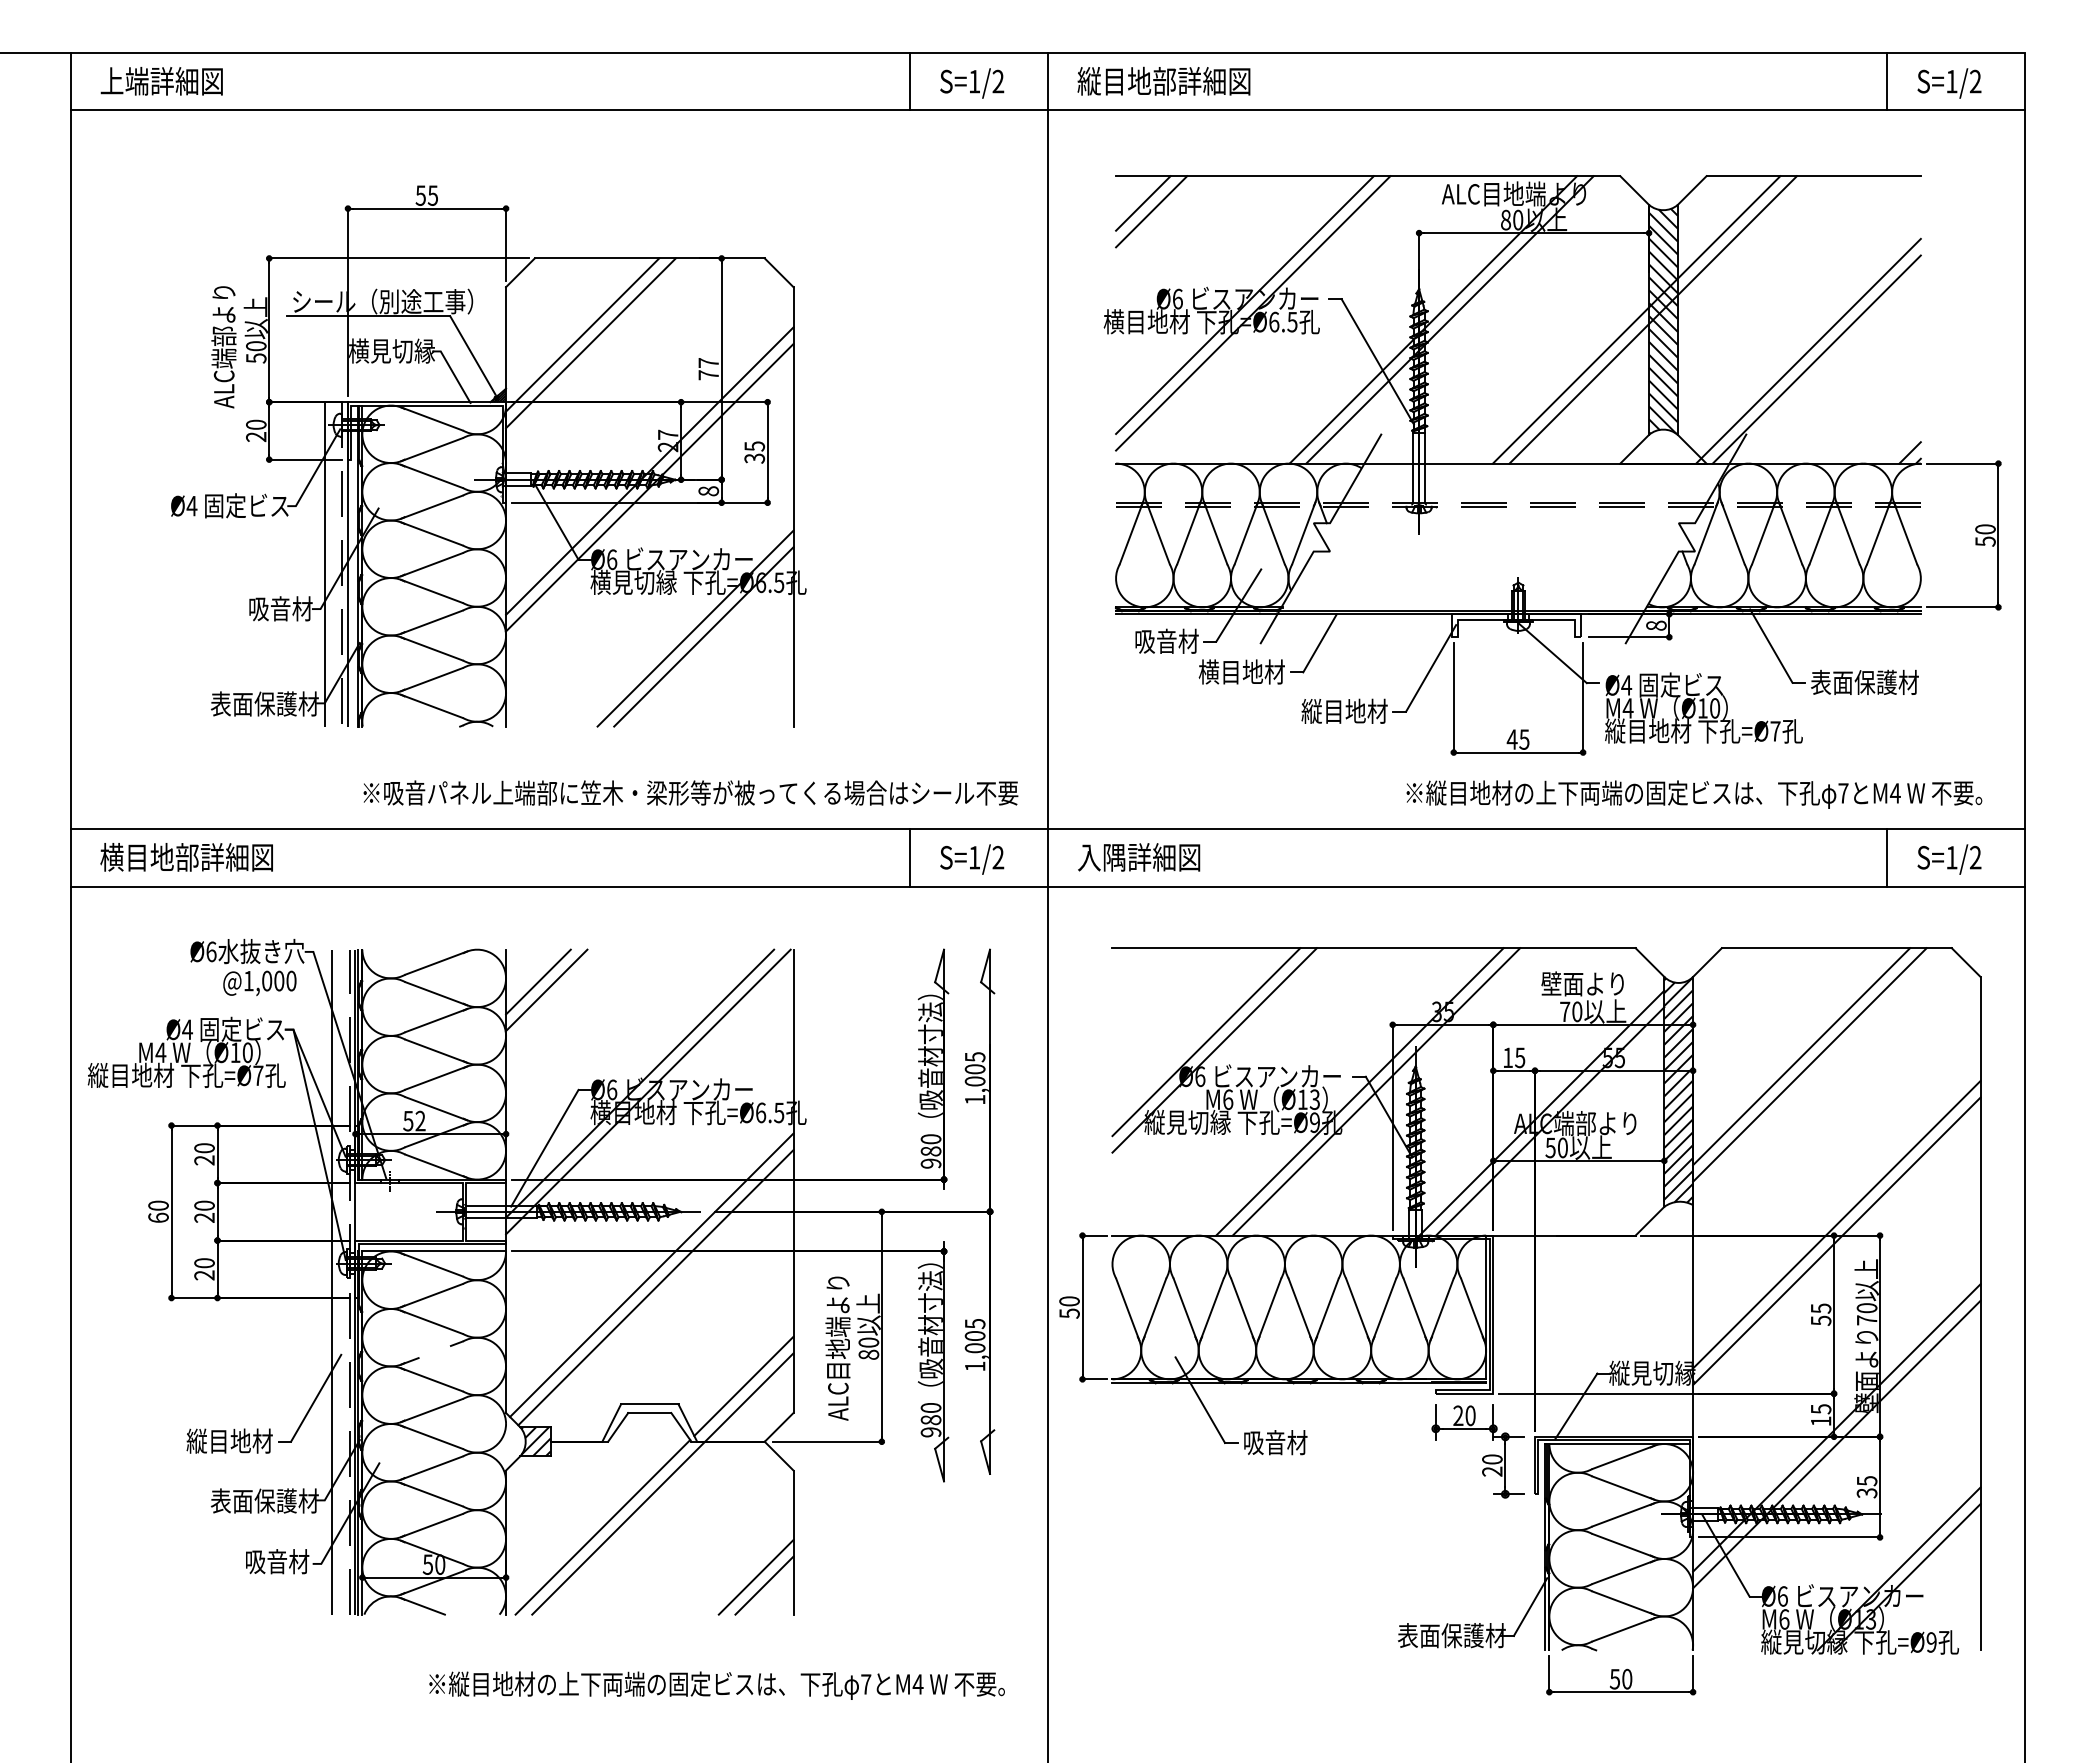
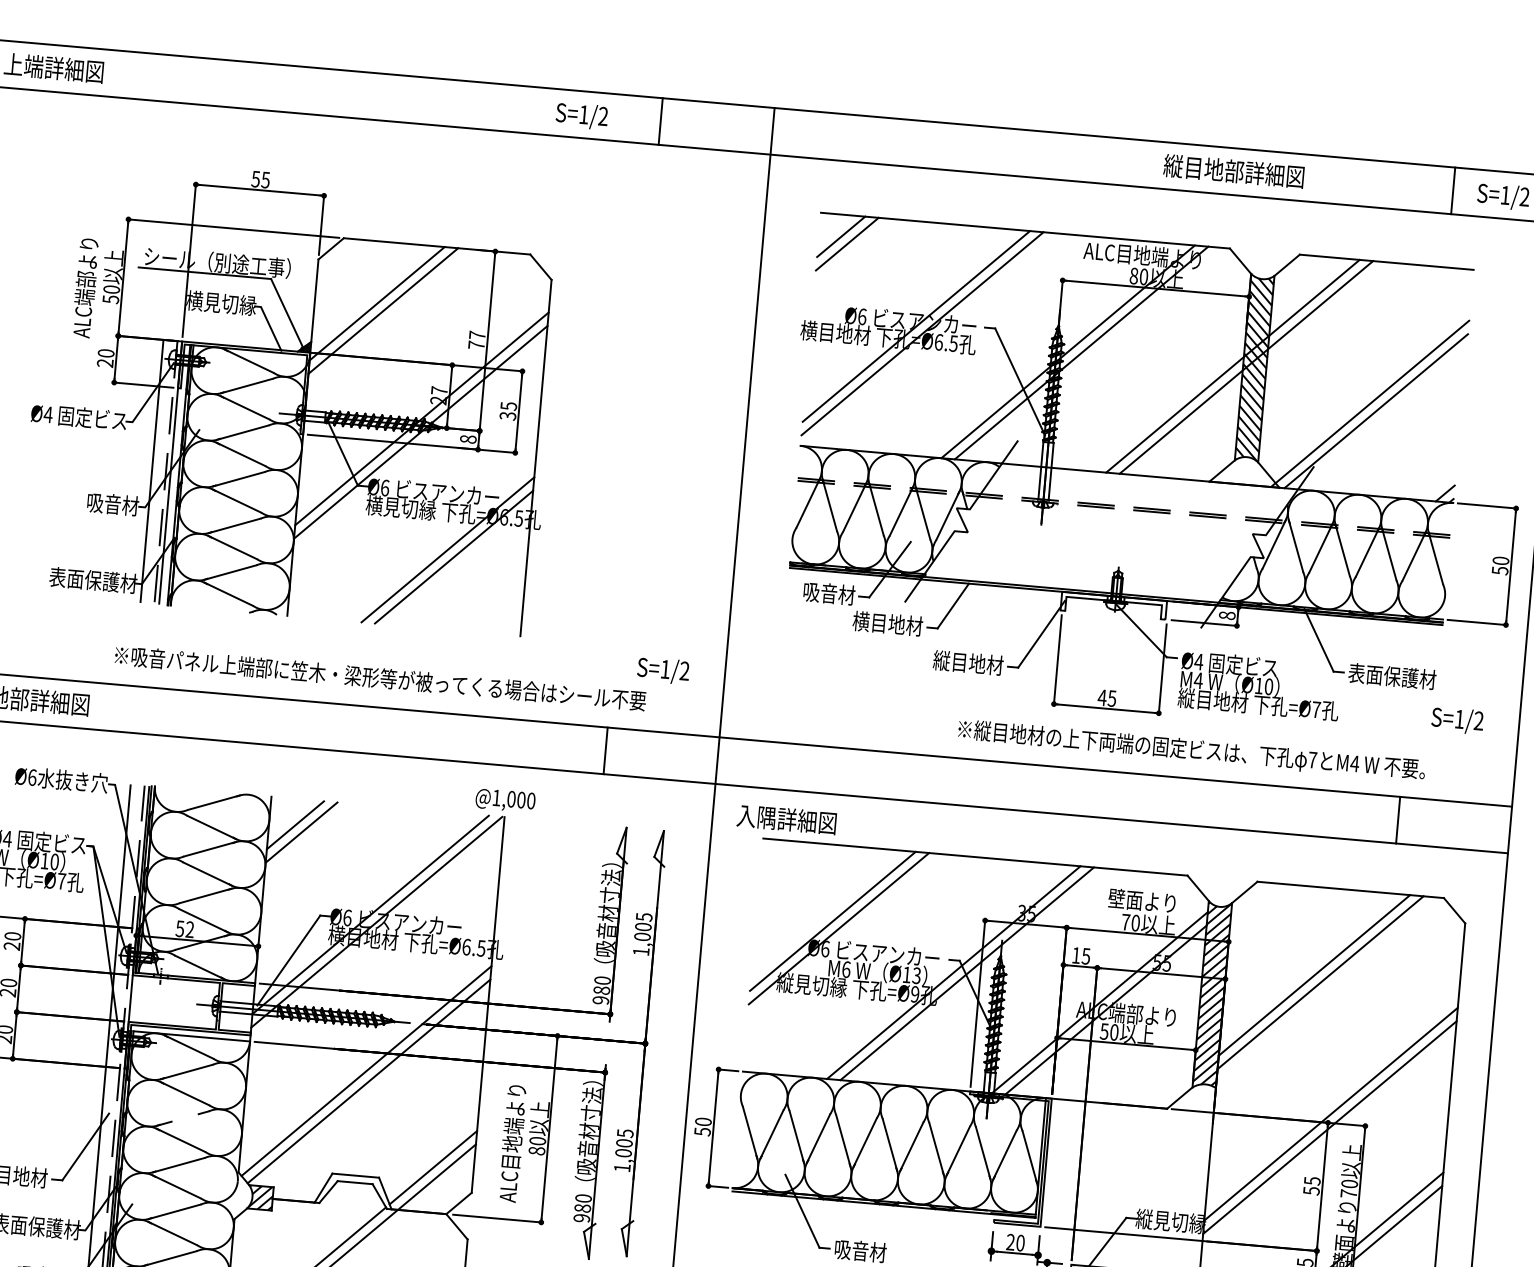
text: (1163, 80) -> (1233, 170), moved
text: (972, 83) -> (582, 116), moved
text: (690, 792) -> (380, 677), moved
text: (1694, 794) -> (1191, 750), moved
text: (1139, 857) -> (787, 819), moved
text: (972, 859) -> (663, 670), moved
text: (1949, 859) -> (1457, 720), moved
text: (259, 983) -> (505, 800), moved

